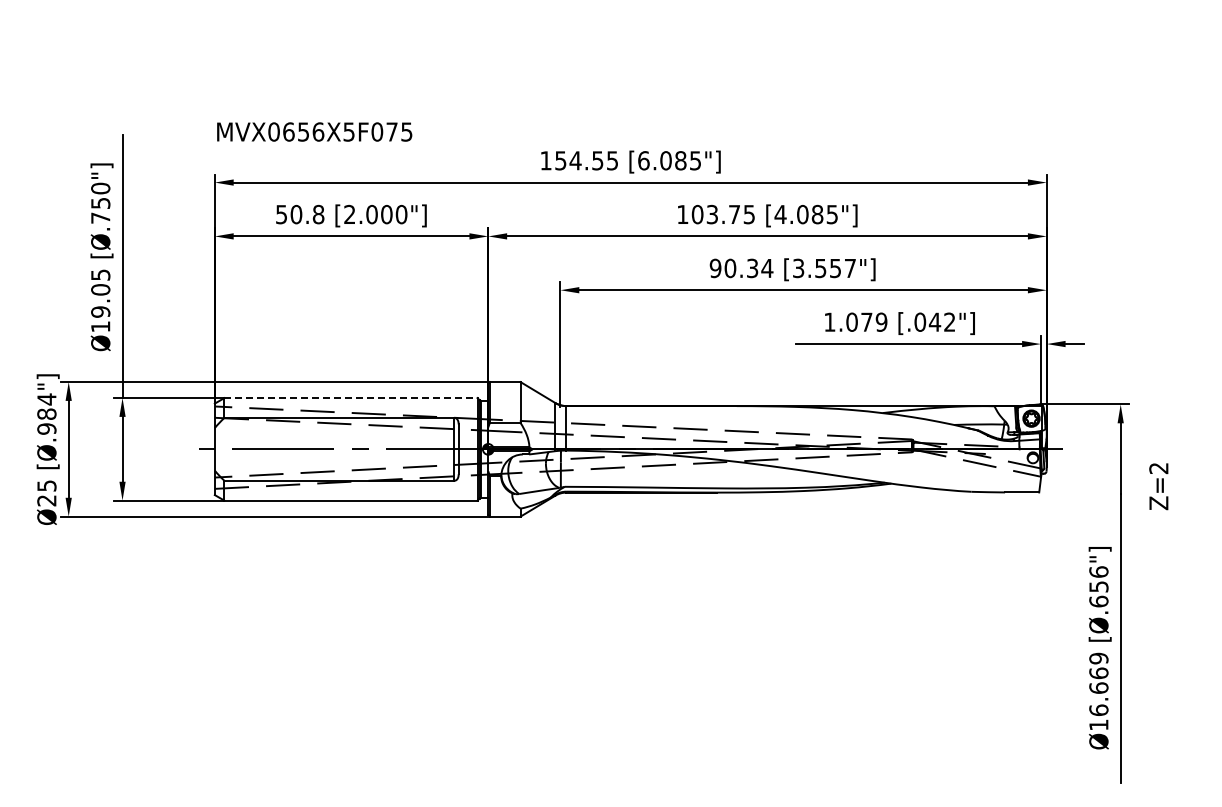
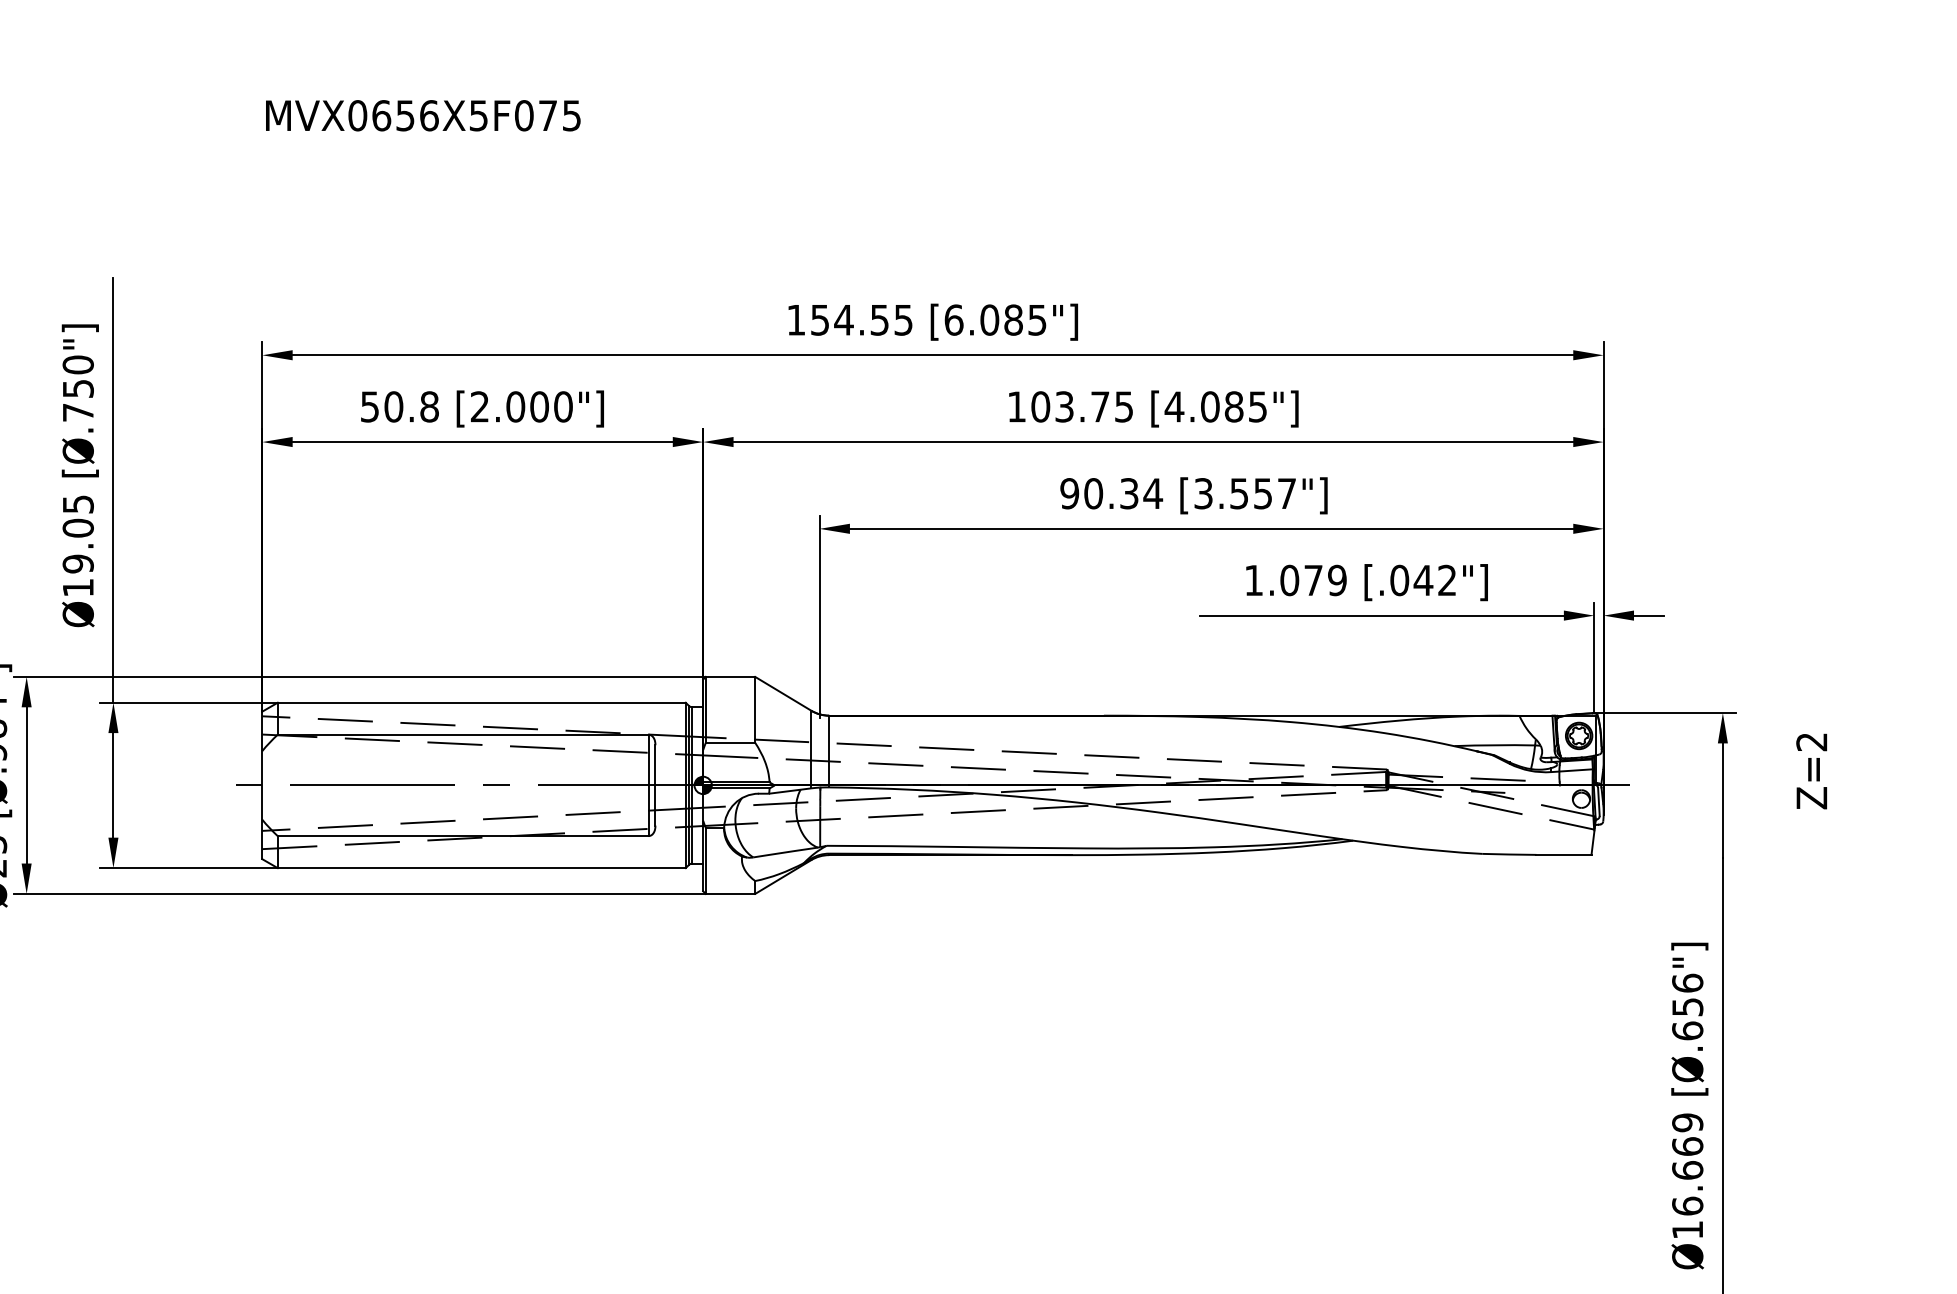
text: (314, 131) -> (422, 114), moved
line: (350, 398) -> (481, 703), dashed -> solid
text: (1158, 486) -> (1811, 771), moved

